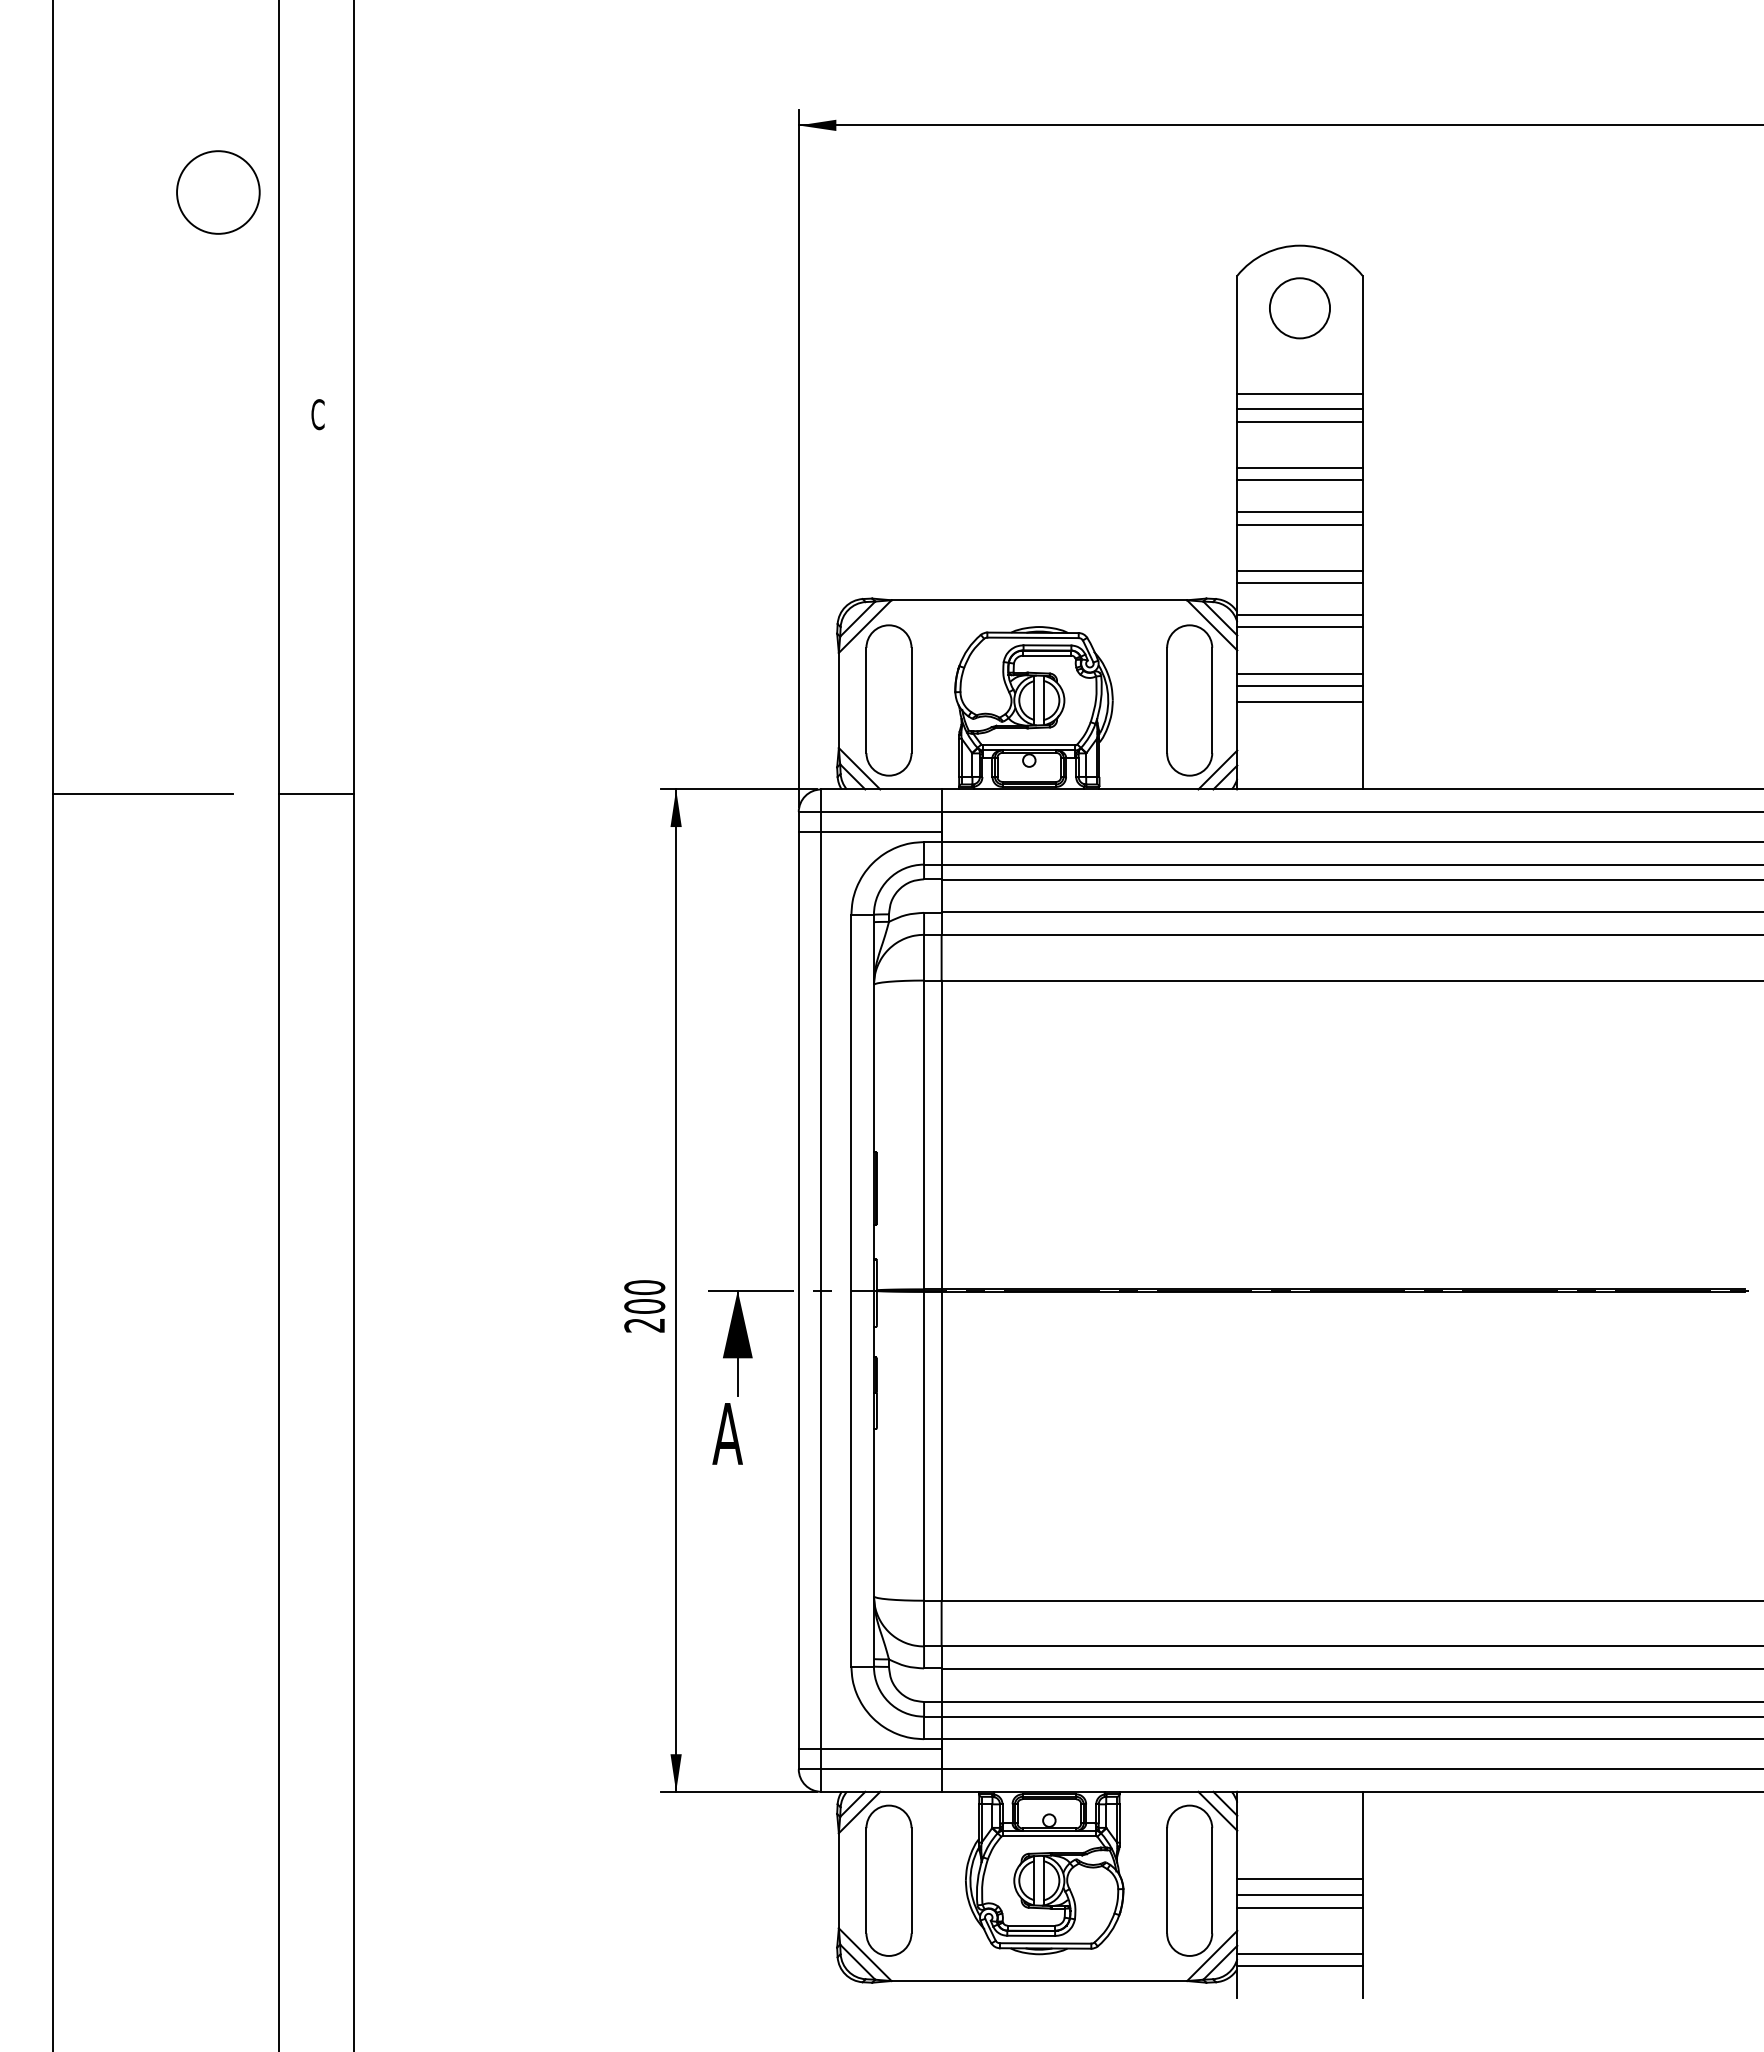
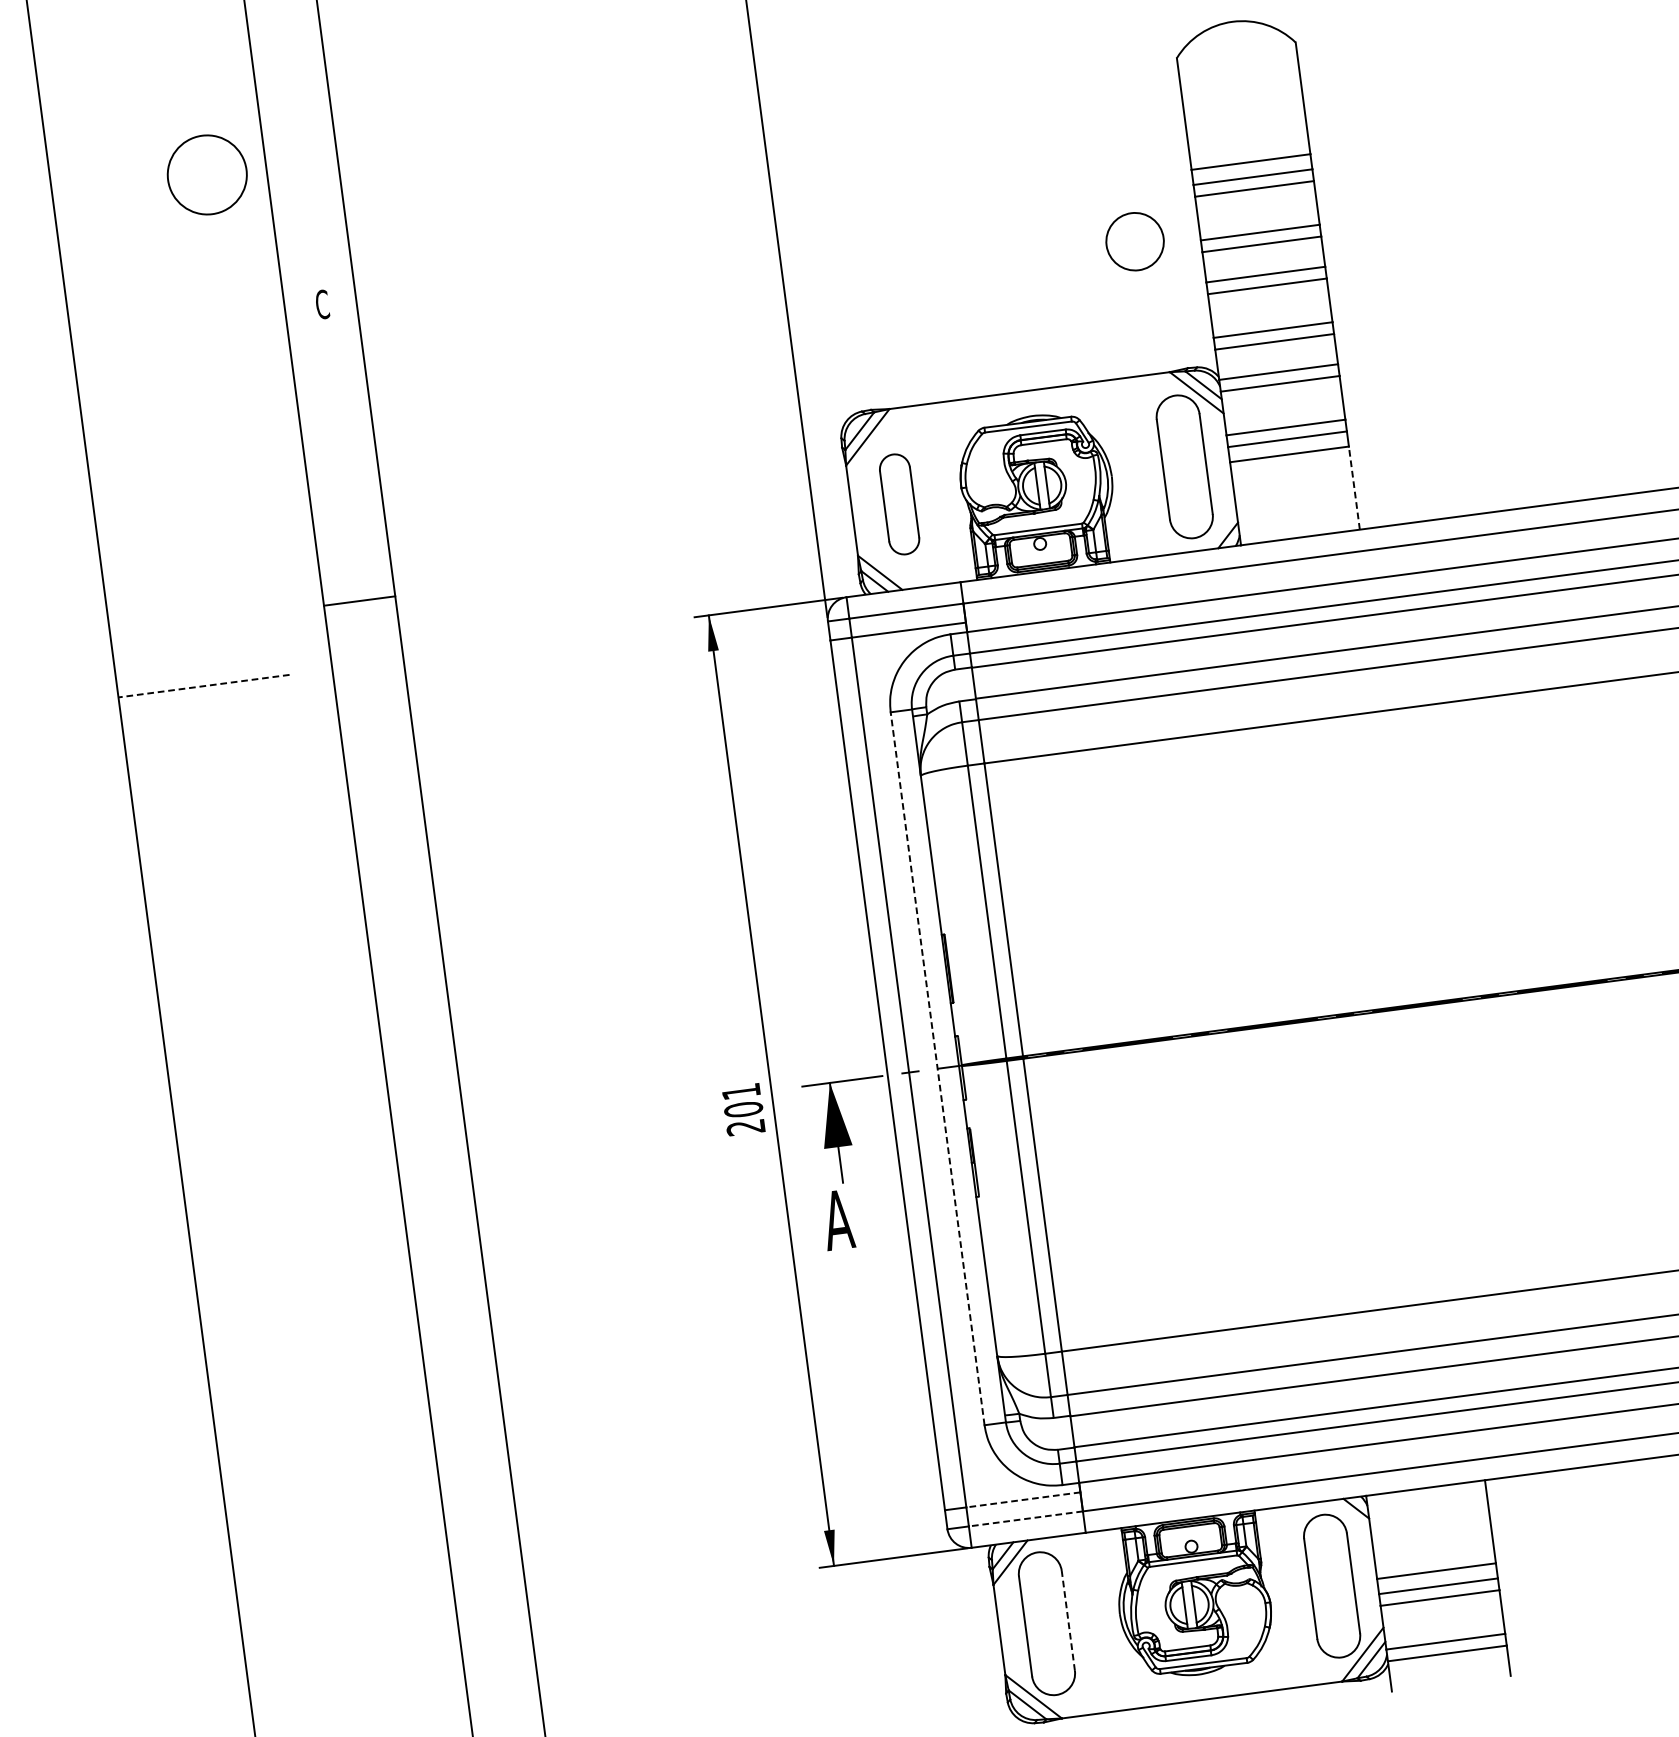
circle: (218, 192) -> (207, 174), moved
circle: (1299, 308) -> (1134, 241), moved
part: (888, 700) -> (899, 504), size x0.7
line: (1362, 745) -> (1354, 487), solid -> dashed
line: (1217, 769) -> (1219, 528), removed
line: (142, 793) -> (203, 685), solid -> dashed
line: (315, 793) -> (358, 600), moved
text: (644, 1287) -> (741, 1091), 200 -> 201
line: (851, 1290) -> (937, 1068), solid -> dashed
line: (880, 1749) -> (1022, 1500), solid -> dashed
line: (880, 1769) -> (1025, 1519), solid -> dashed
line: (1217, 1810) -> (1349, 1516), removed
line: (911, 1880) -> (1068, 1620), solid -> dashed

